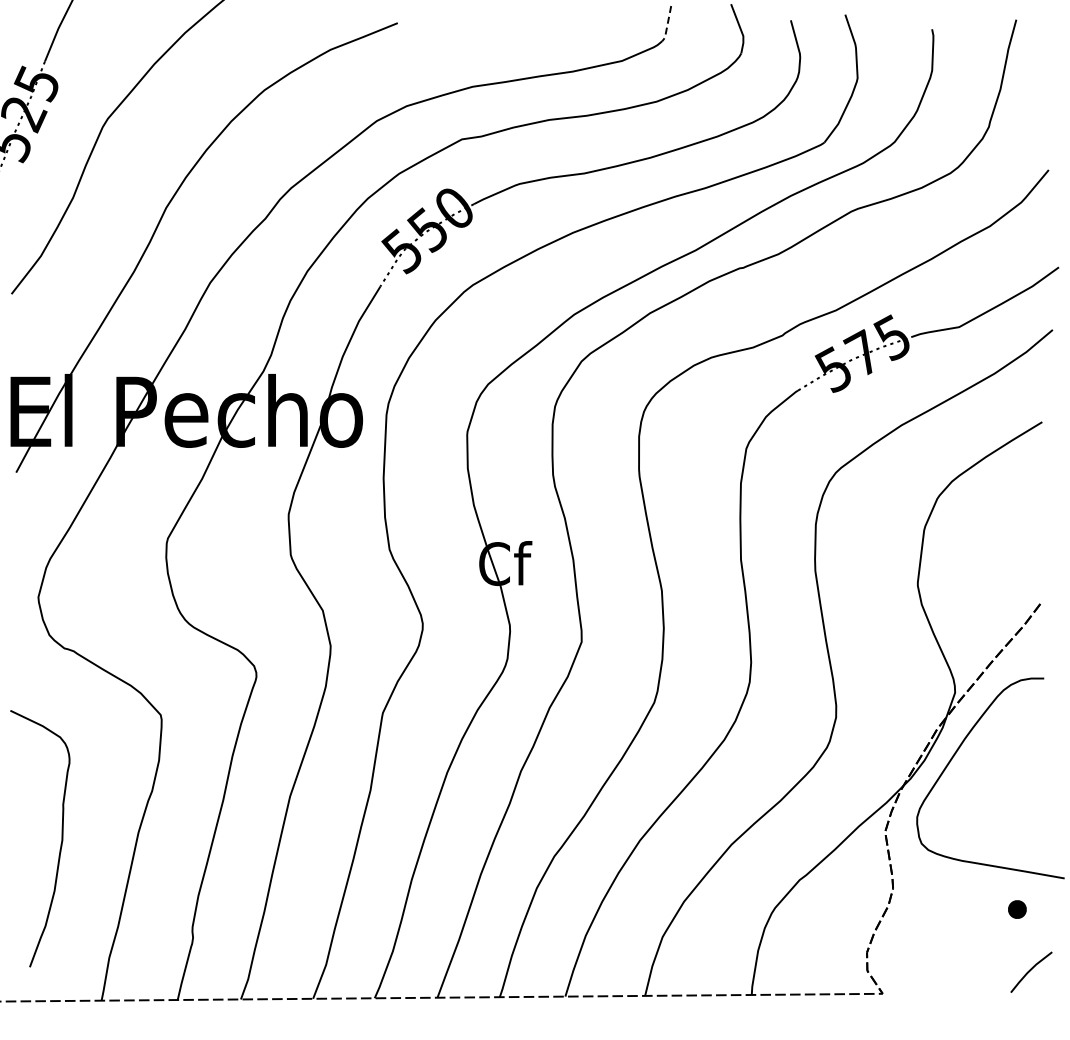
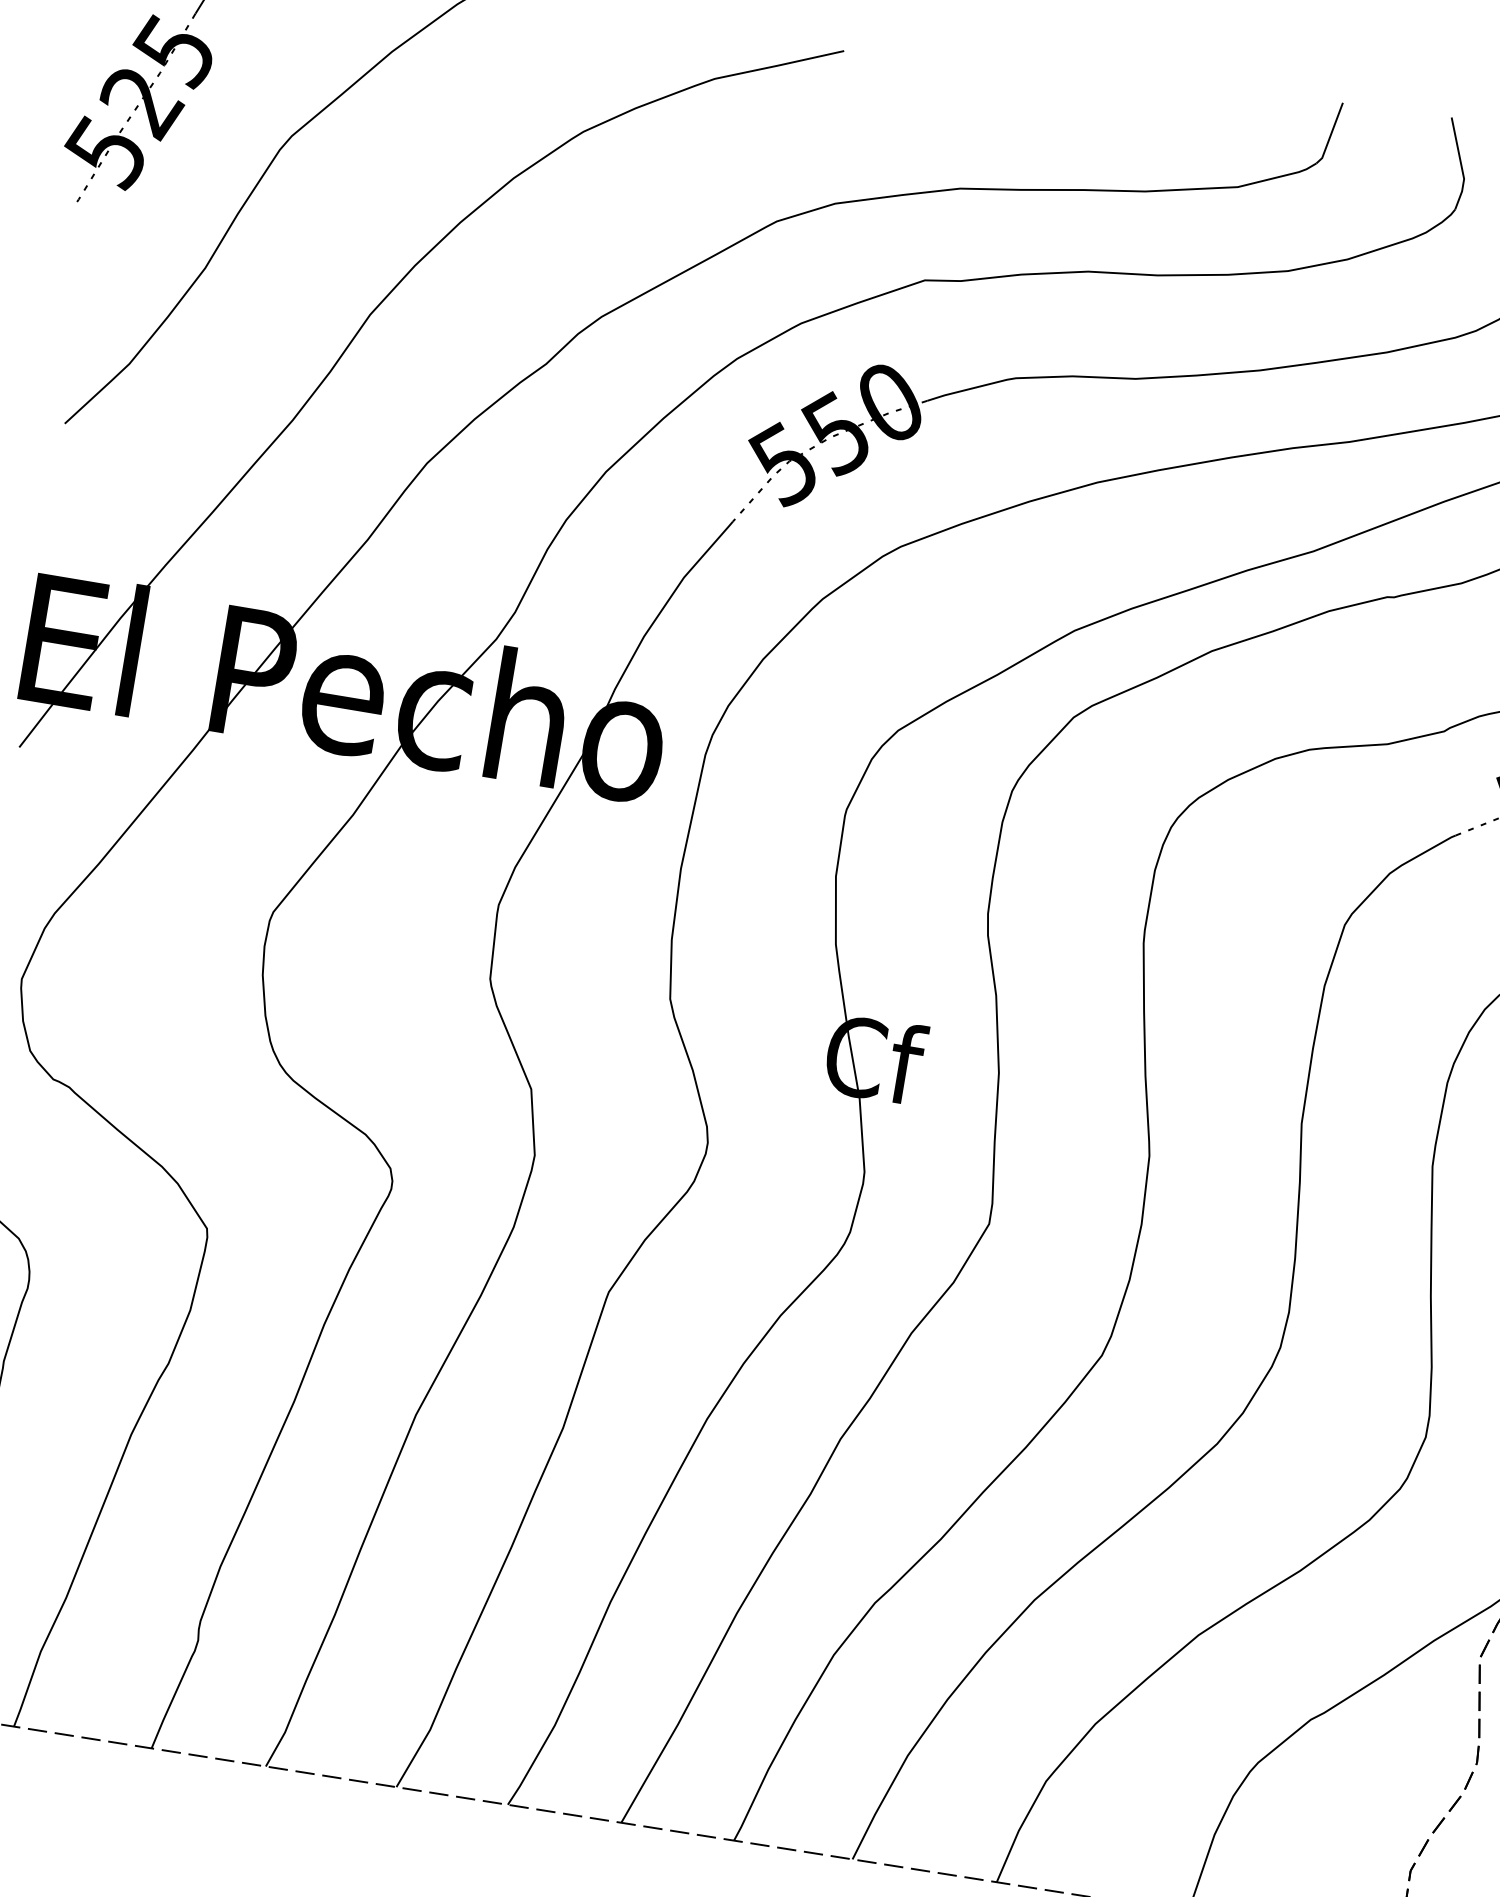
line: (667, 25) -> (1330, 136), dashed -> solid

